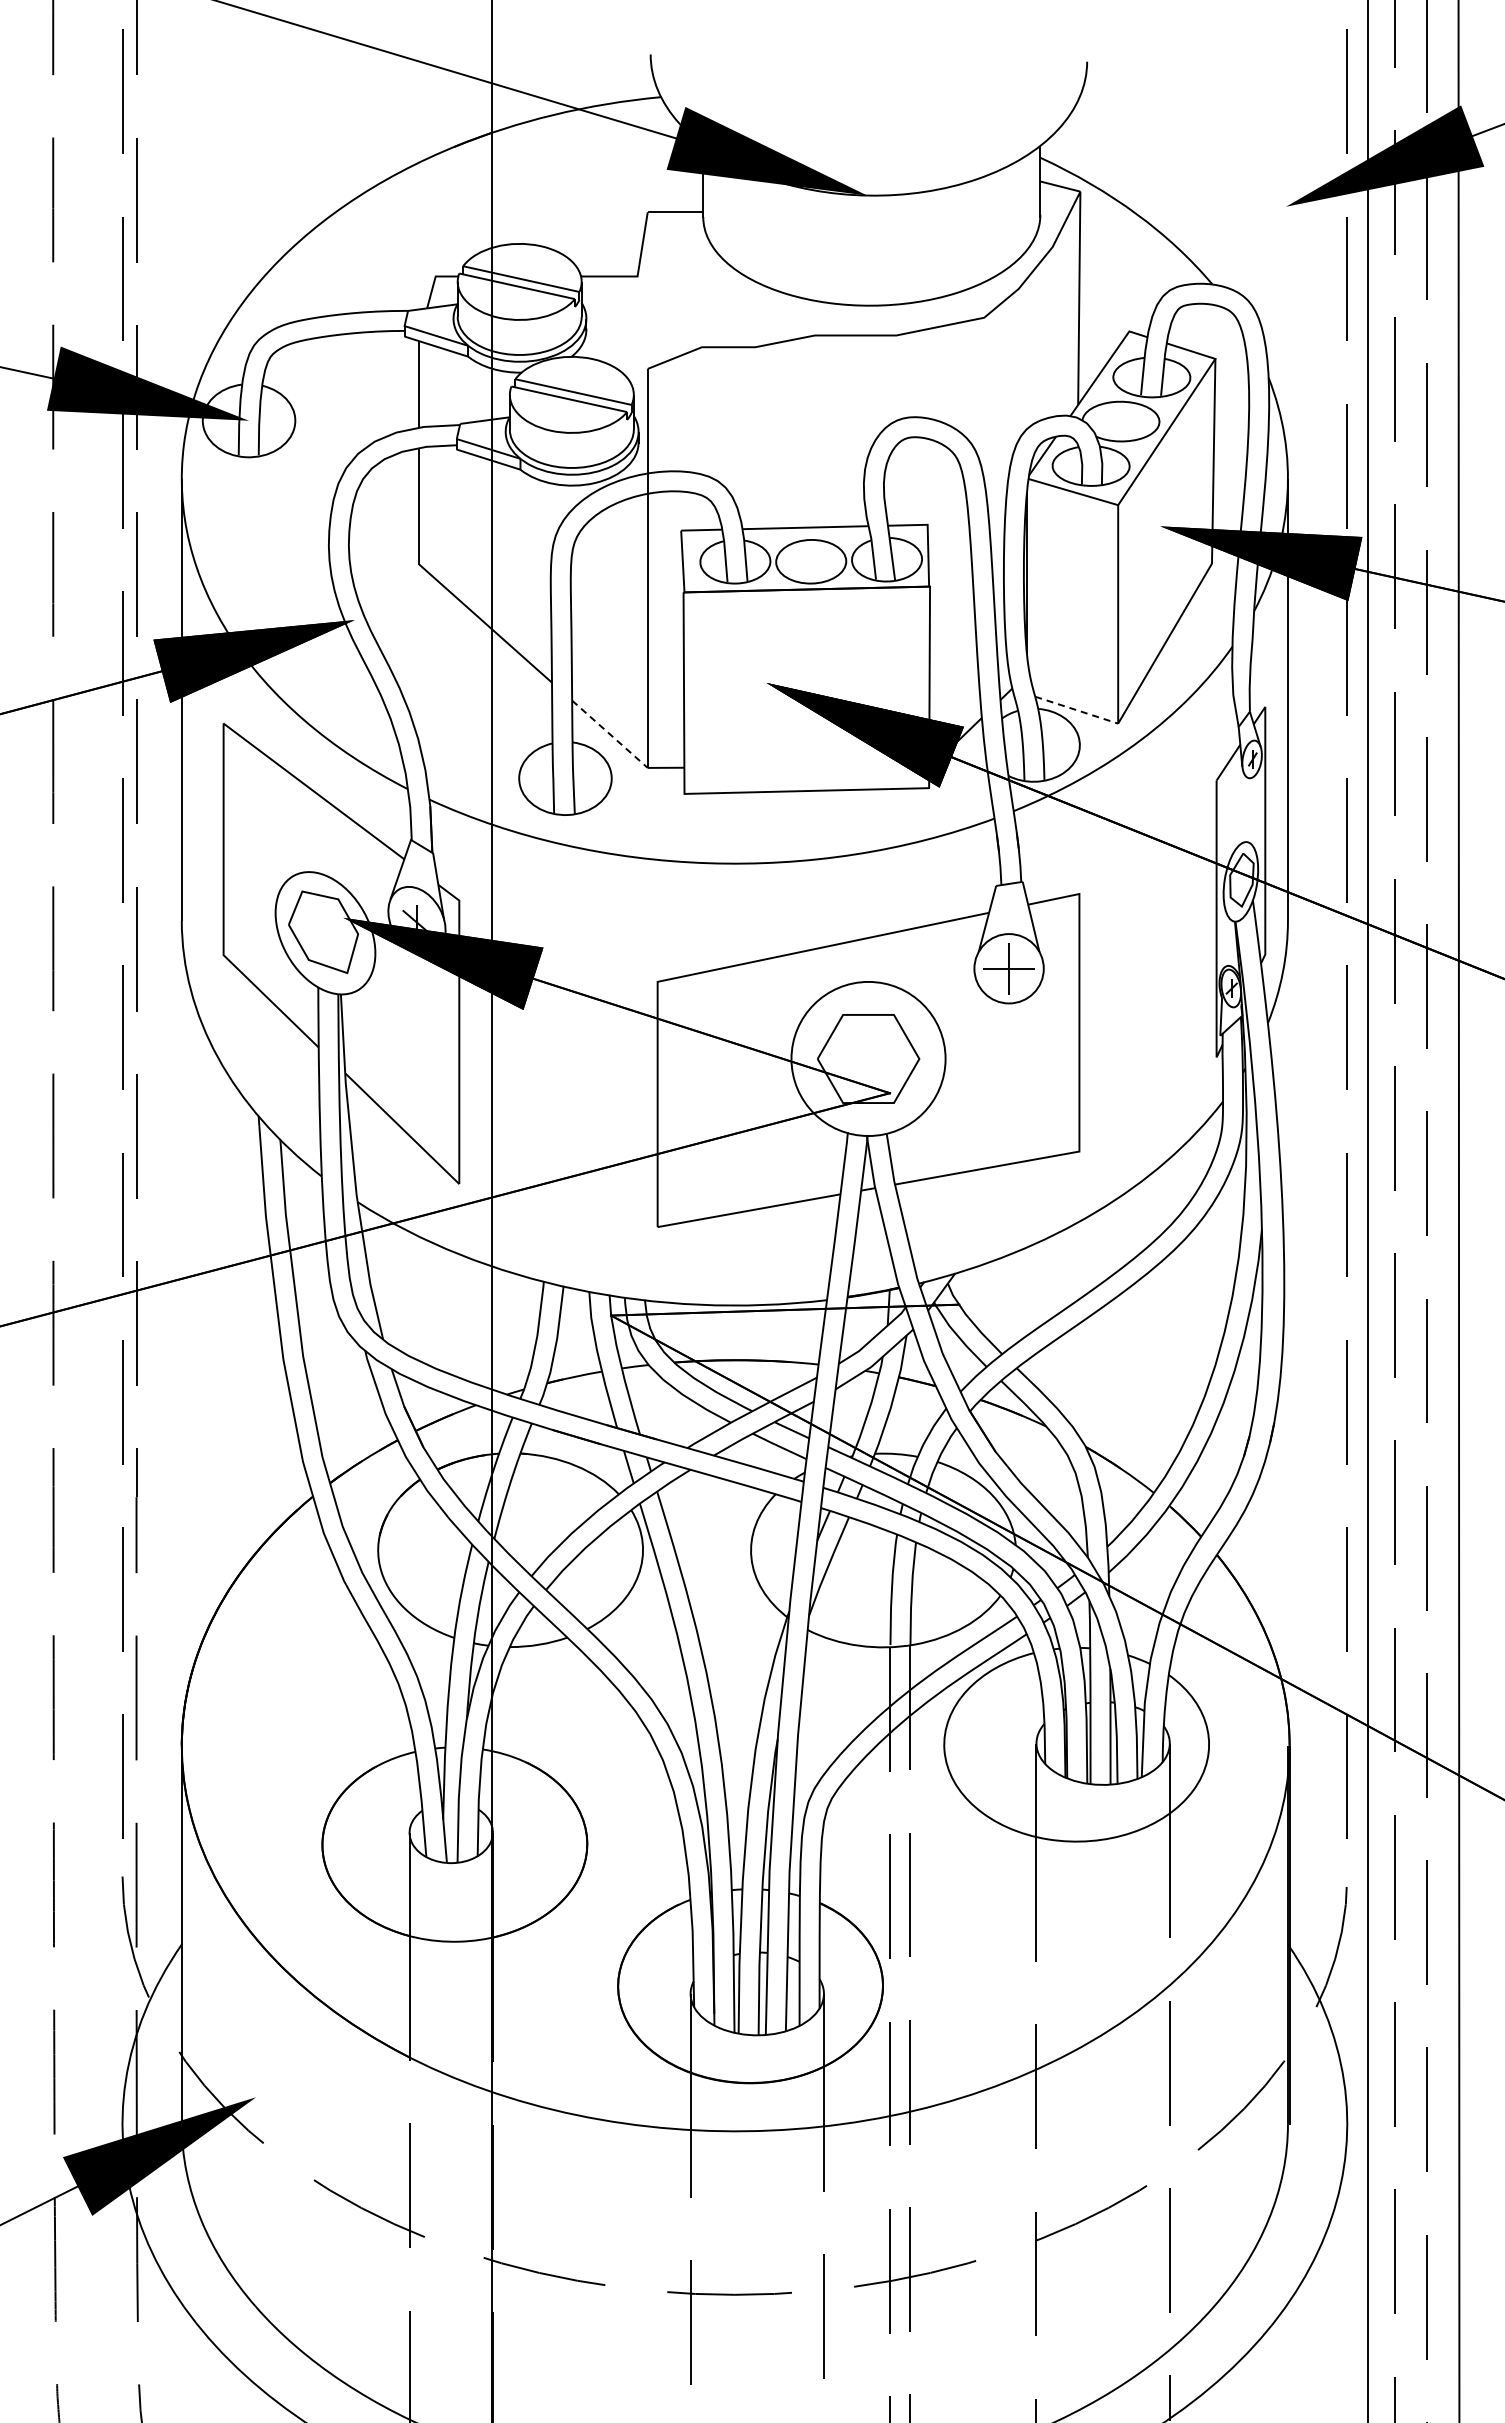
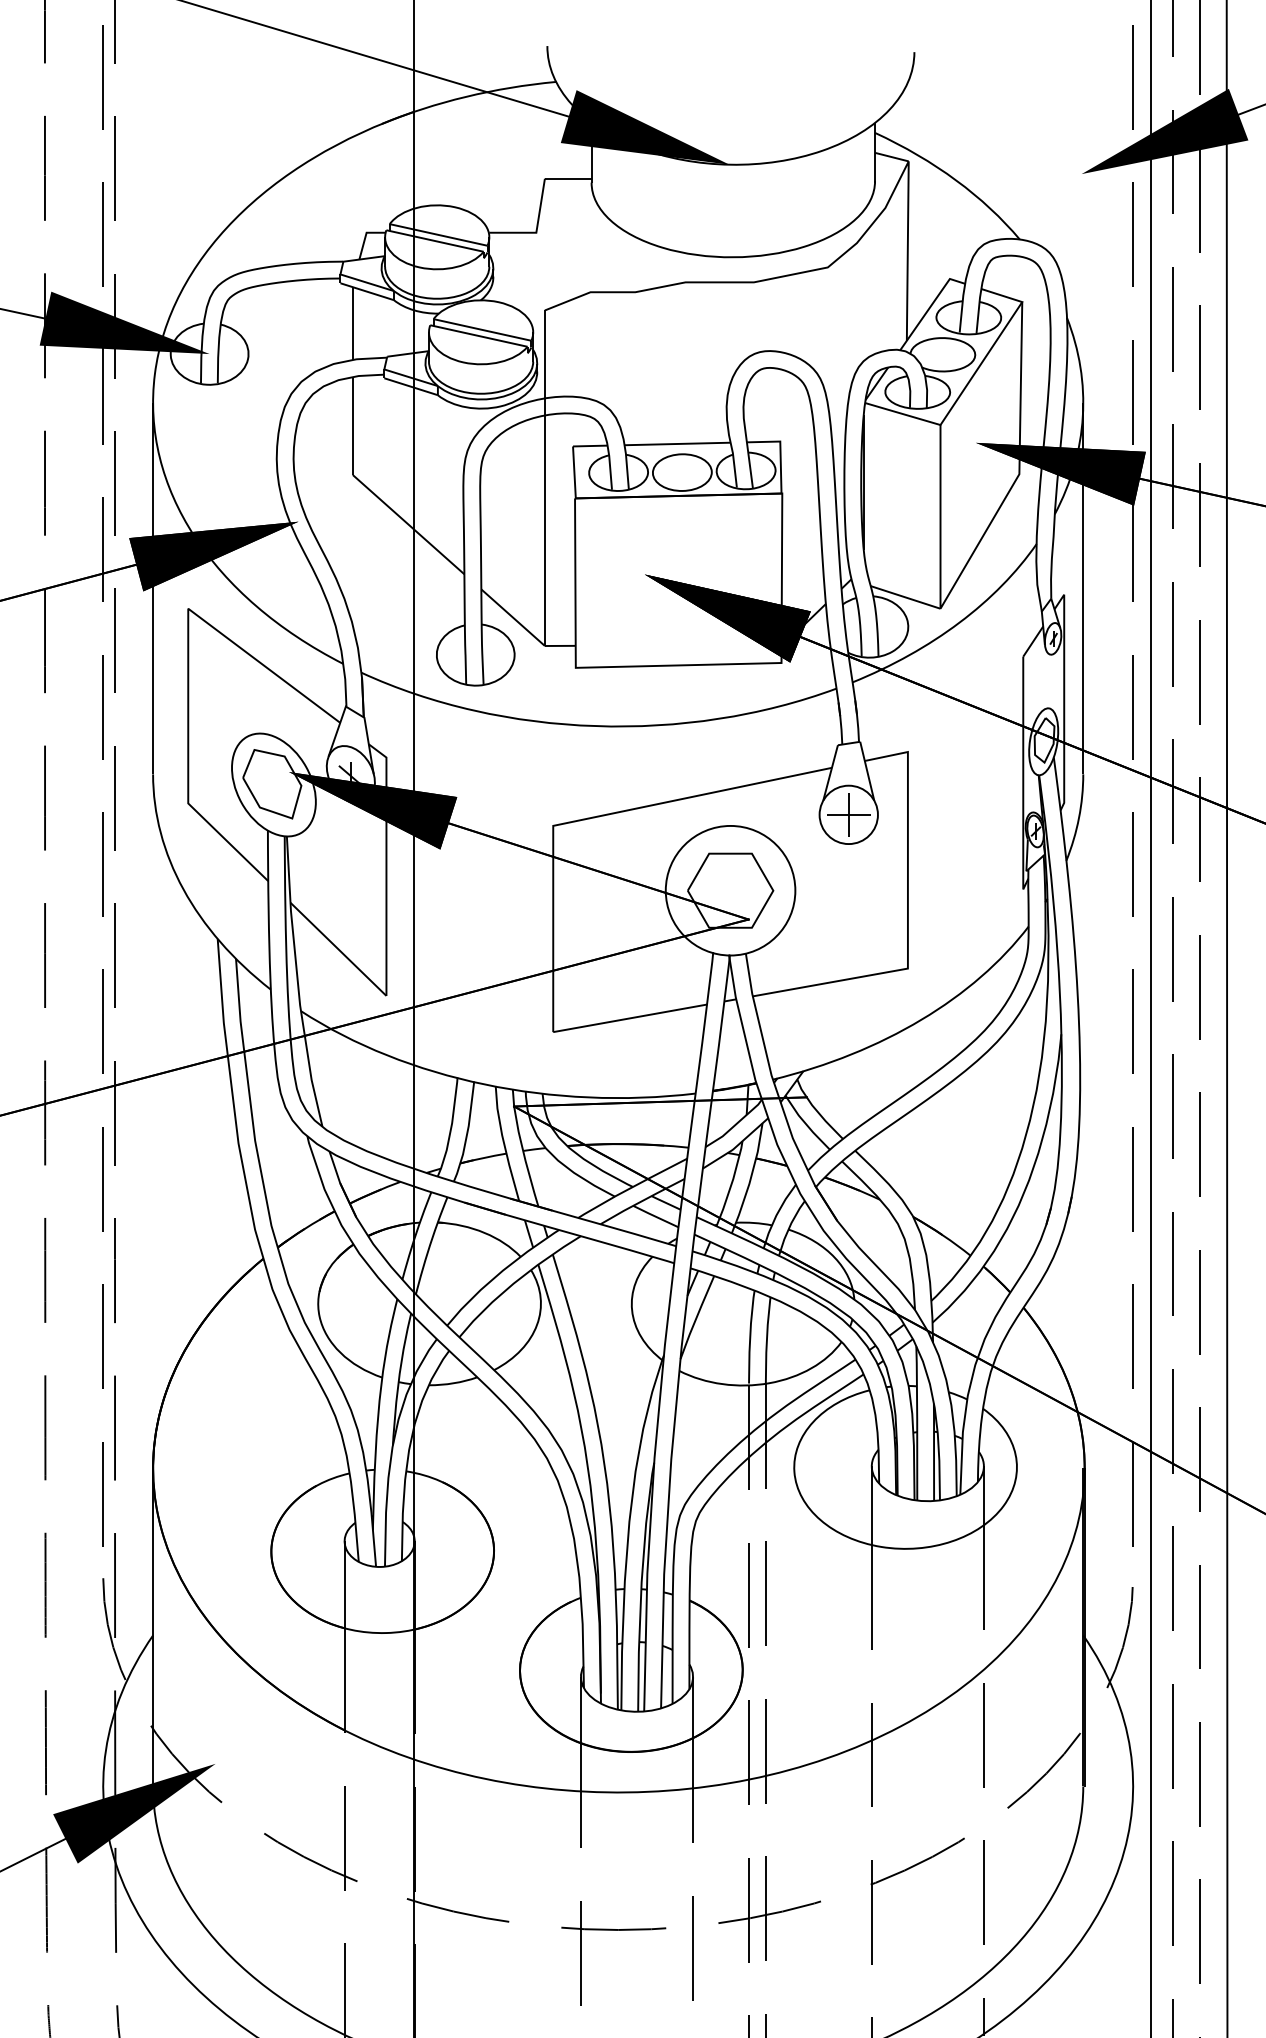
line: (1076, 710) -> (905, 597), dashed -> solid
line: (609, 734) -> (512, 617), dashed -> solid

